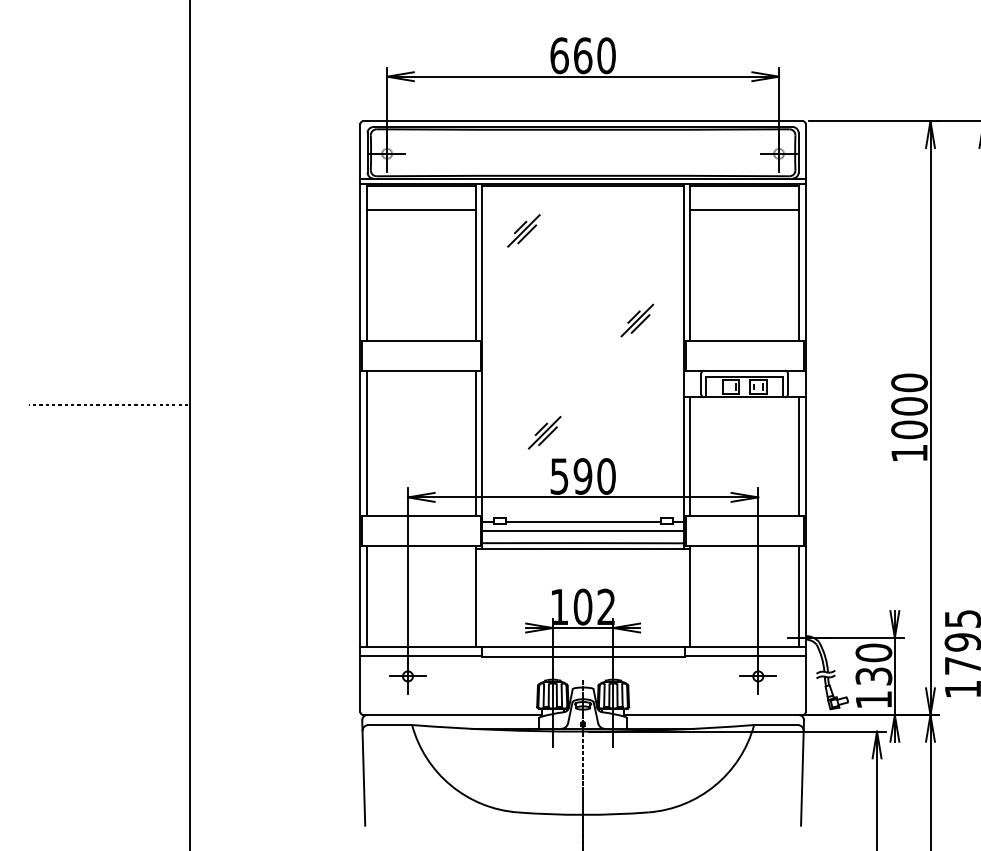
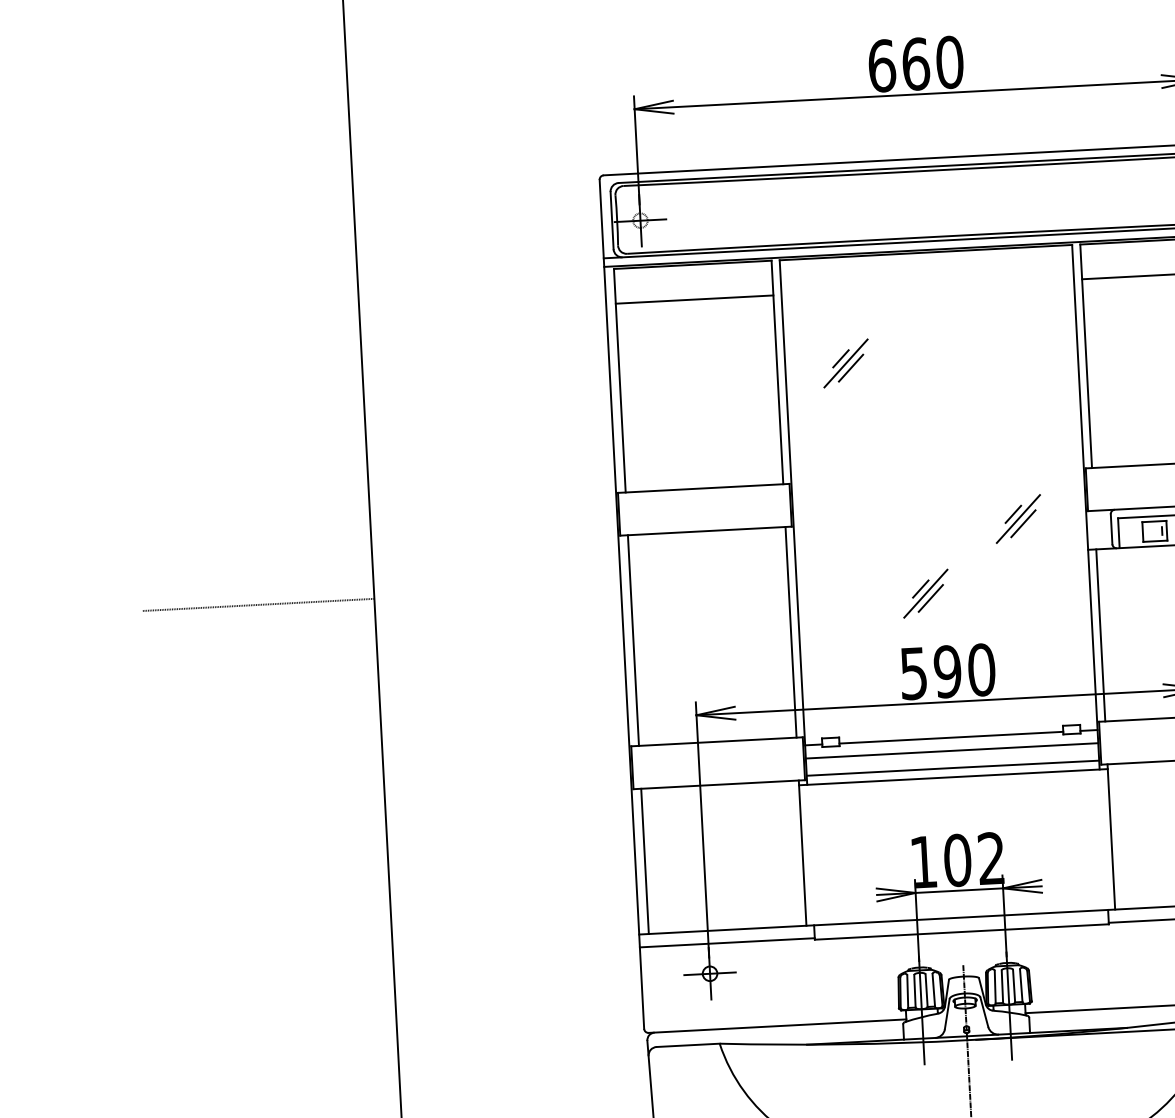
part: (523, 230) -> (845, 362), moved
part: (637, 320) -> (1018, 518), moved
part: (544, 432) -> (925, 593), moved

